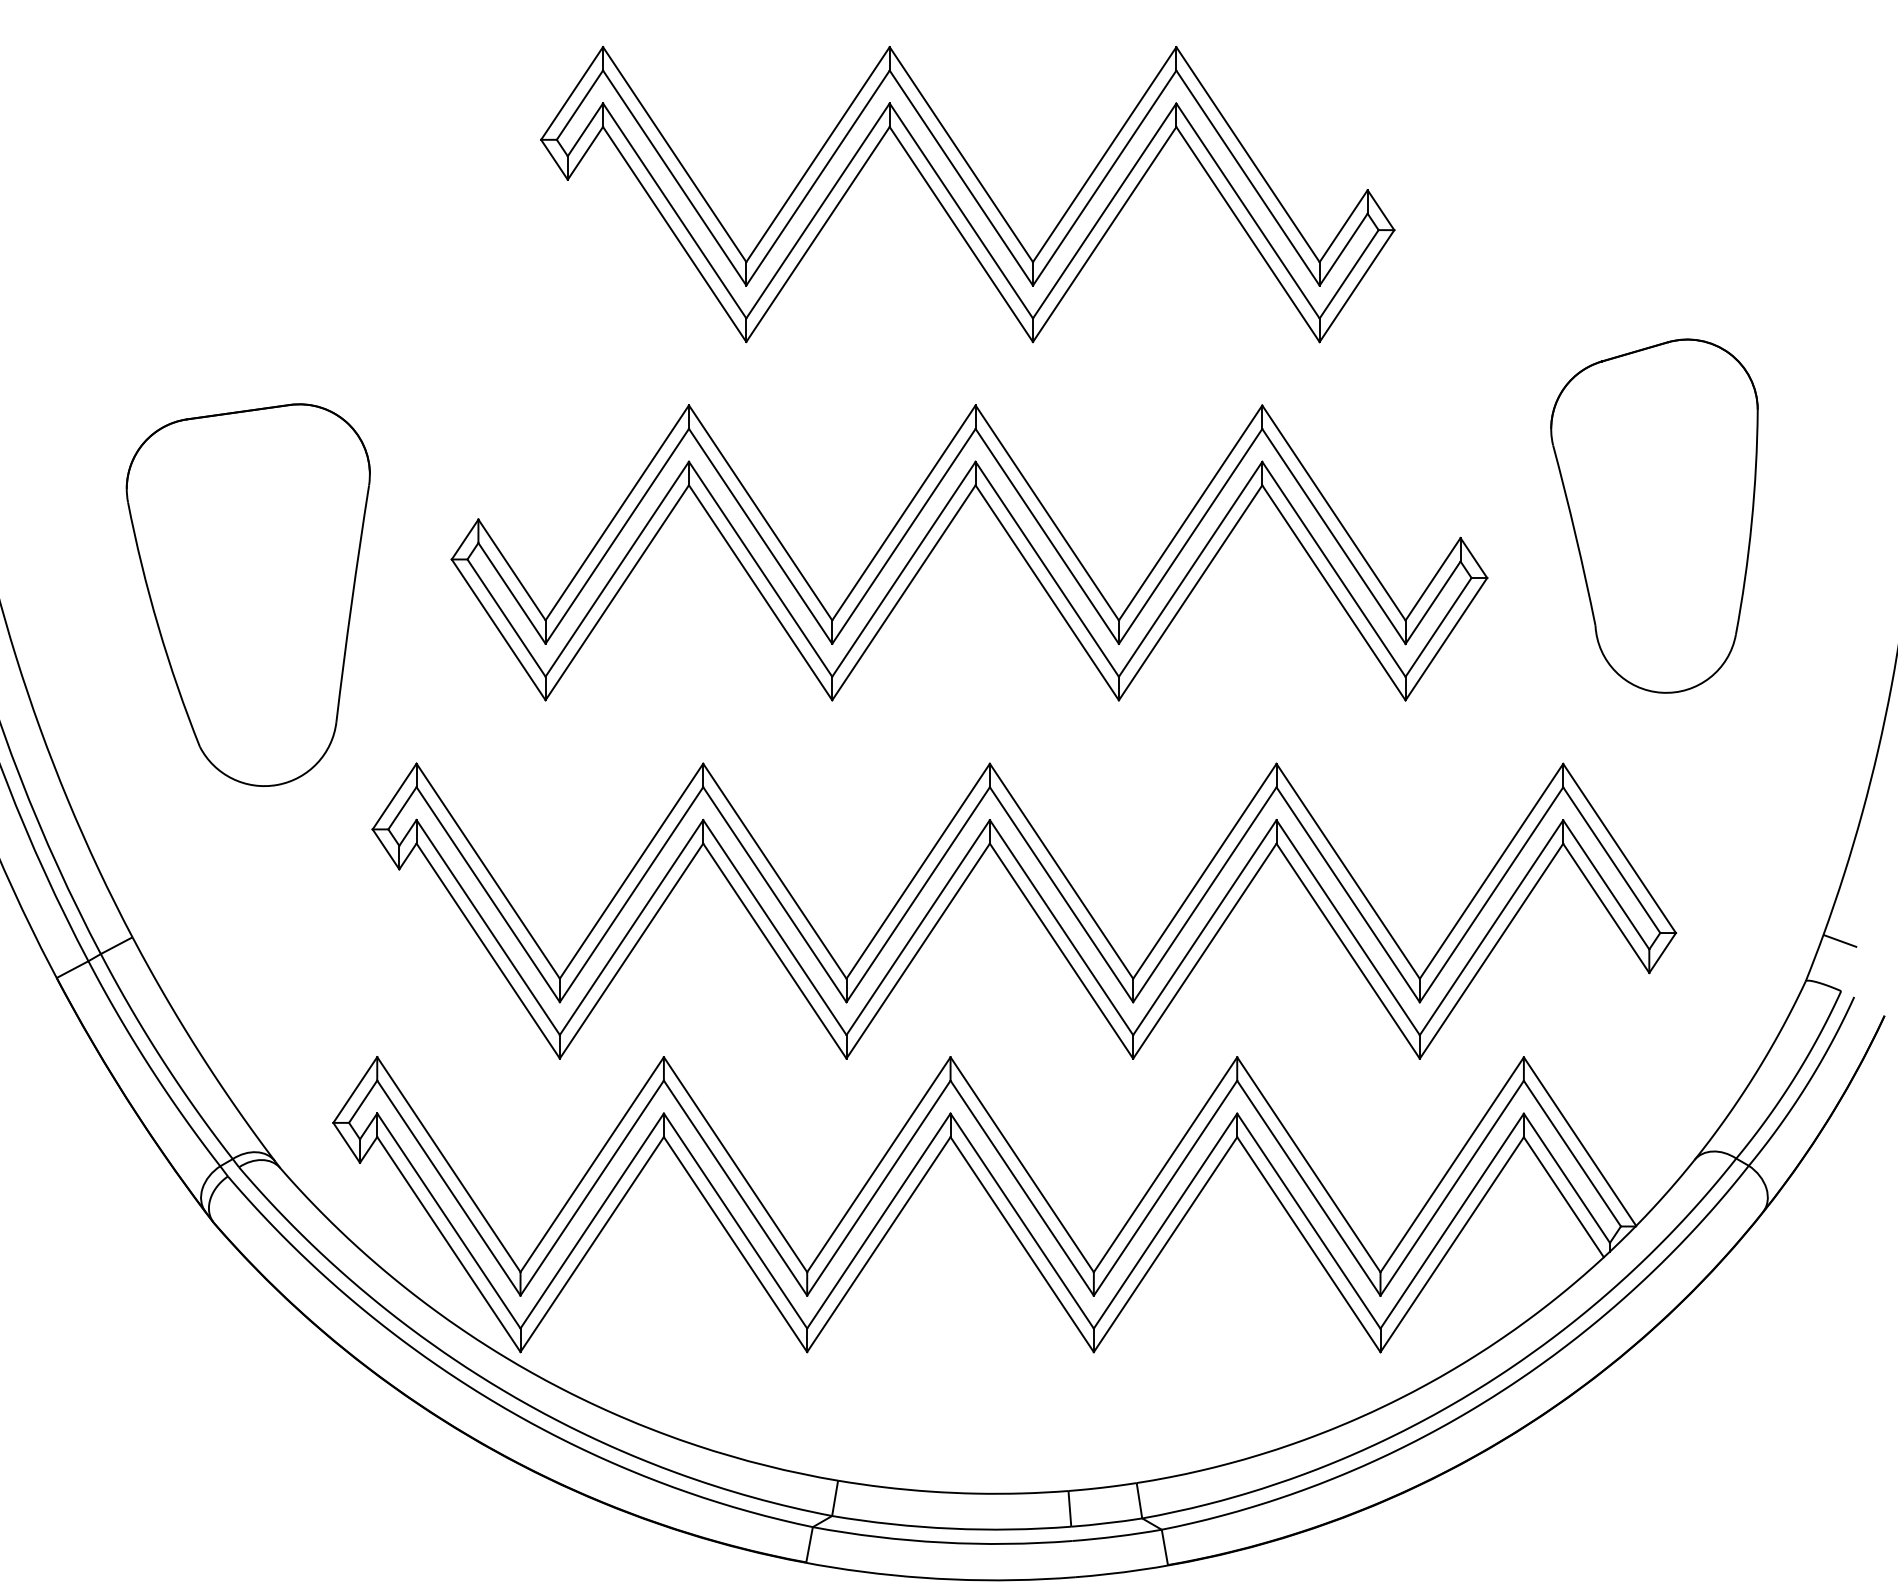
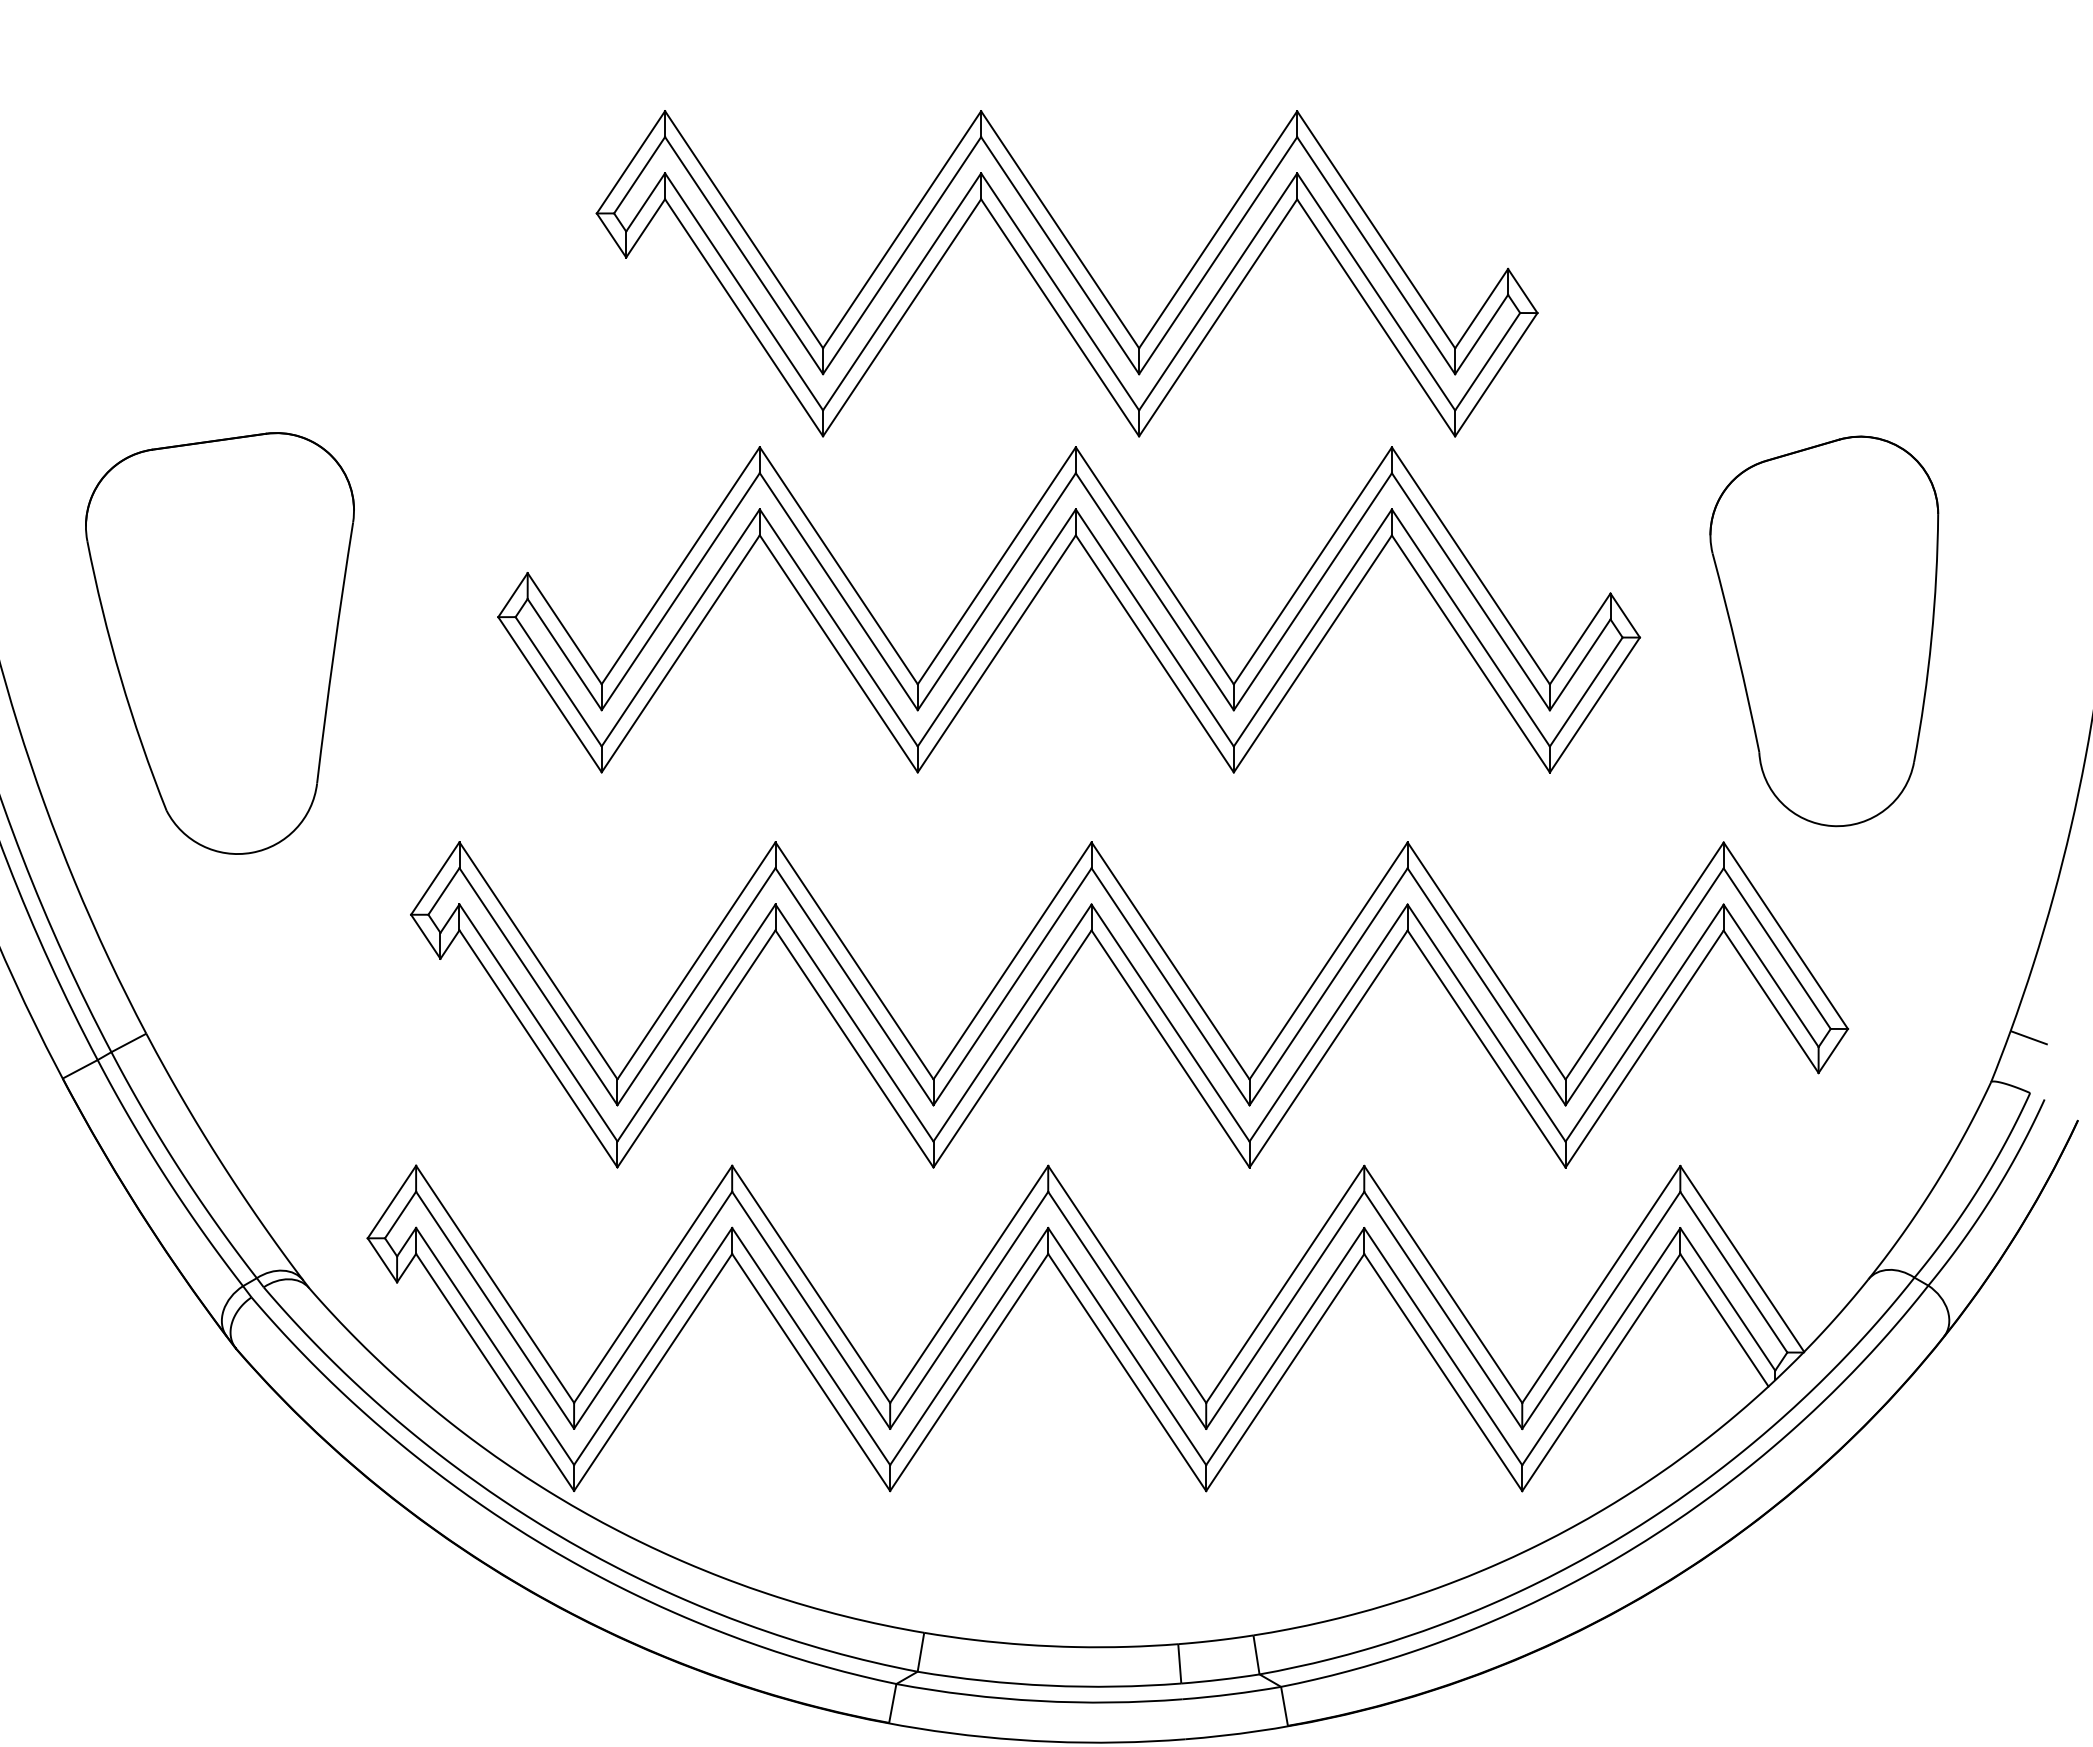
part: (967, 194) -> (1066, 273), moved
part: (1654, 516) -> (1824, 631), moved
part: (247, 595) -> (219, 643), moved

